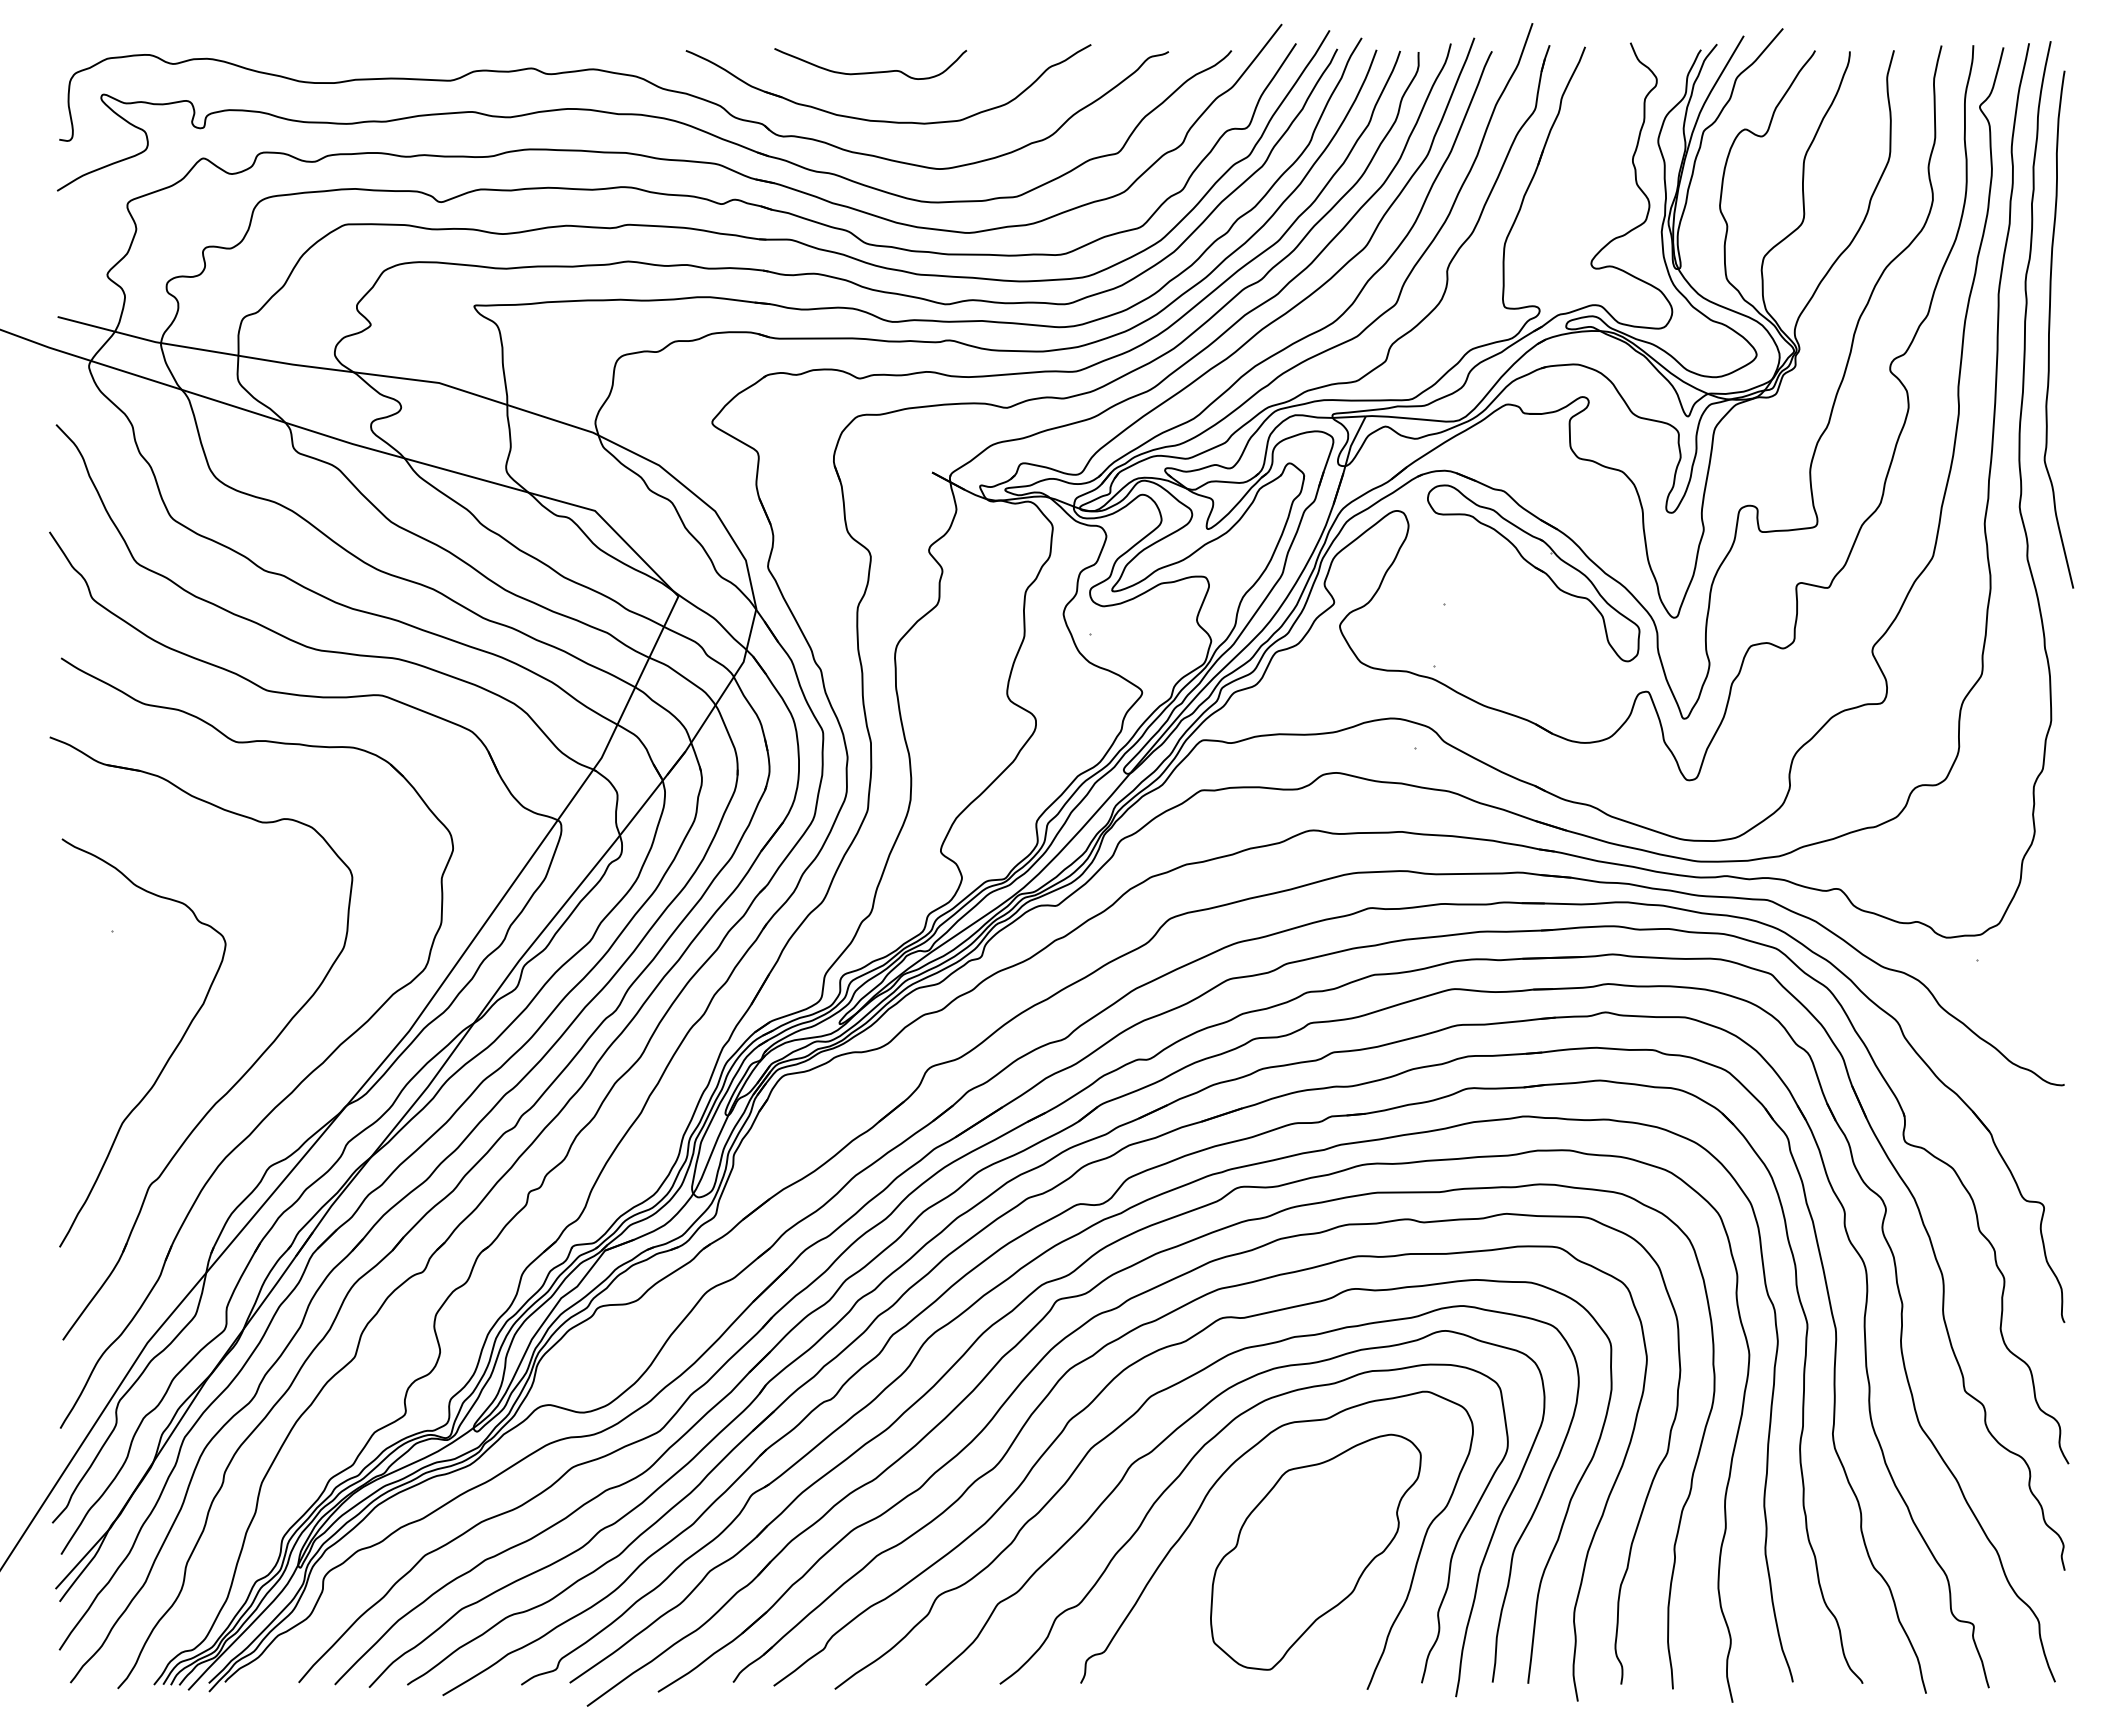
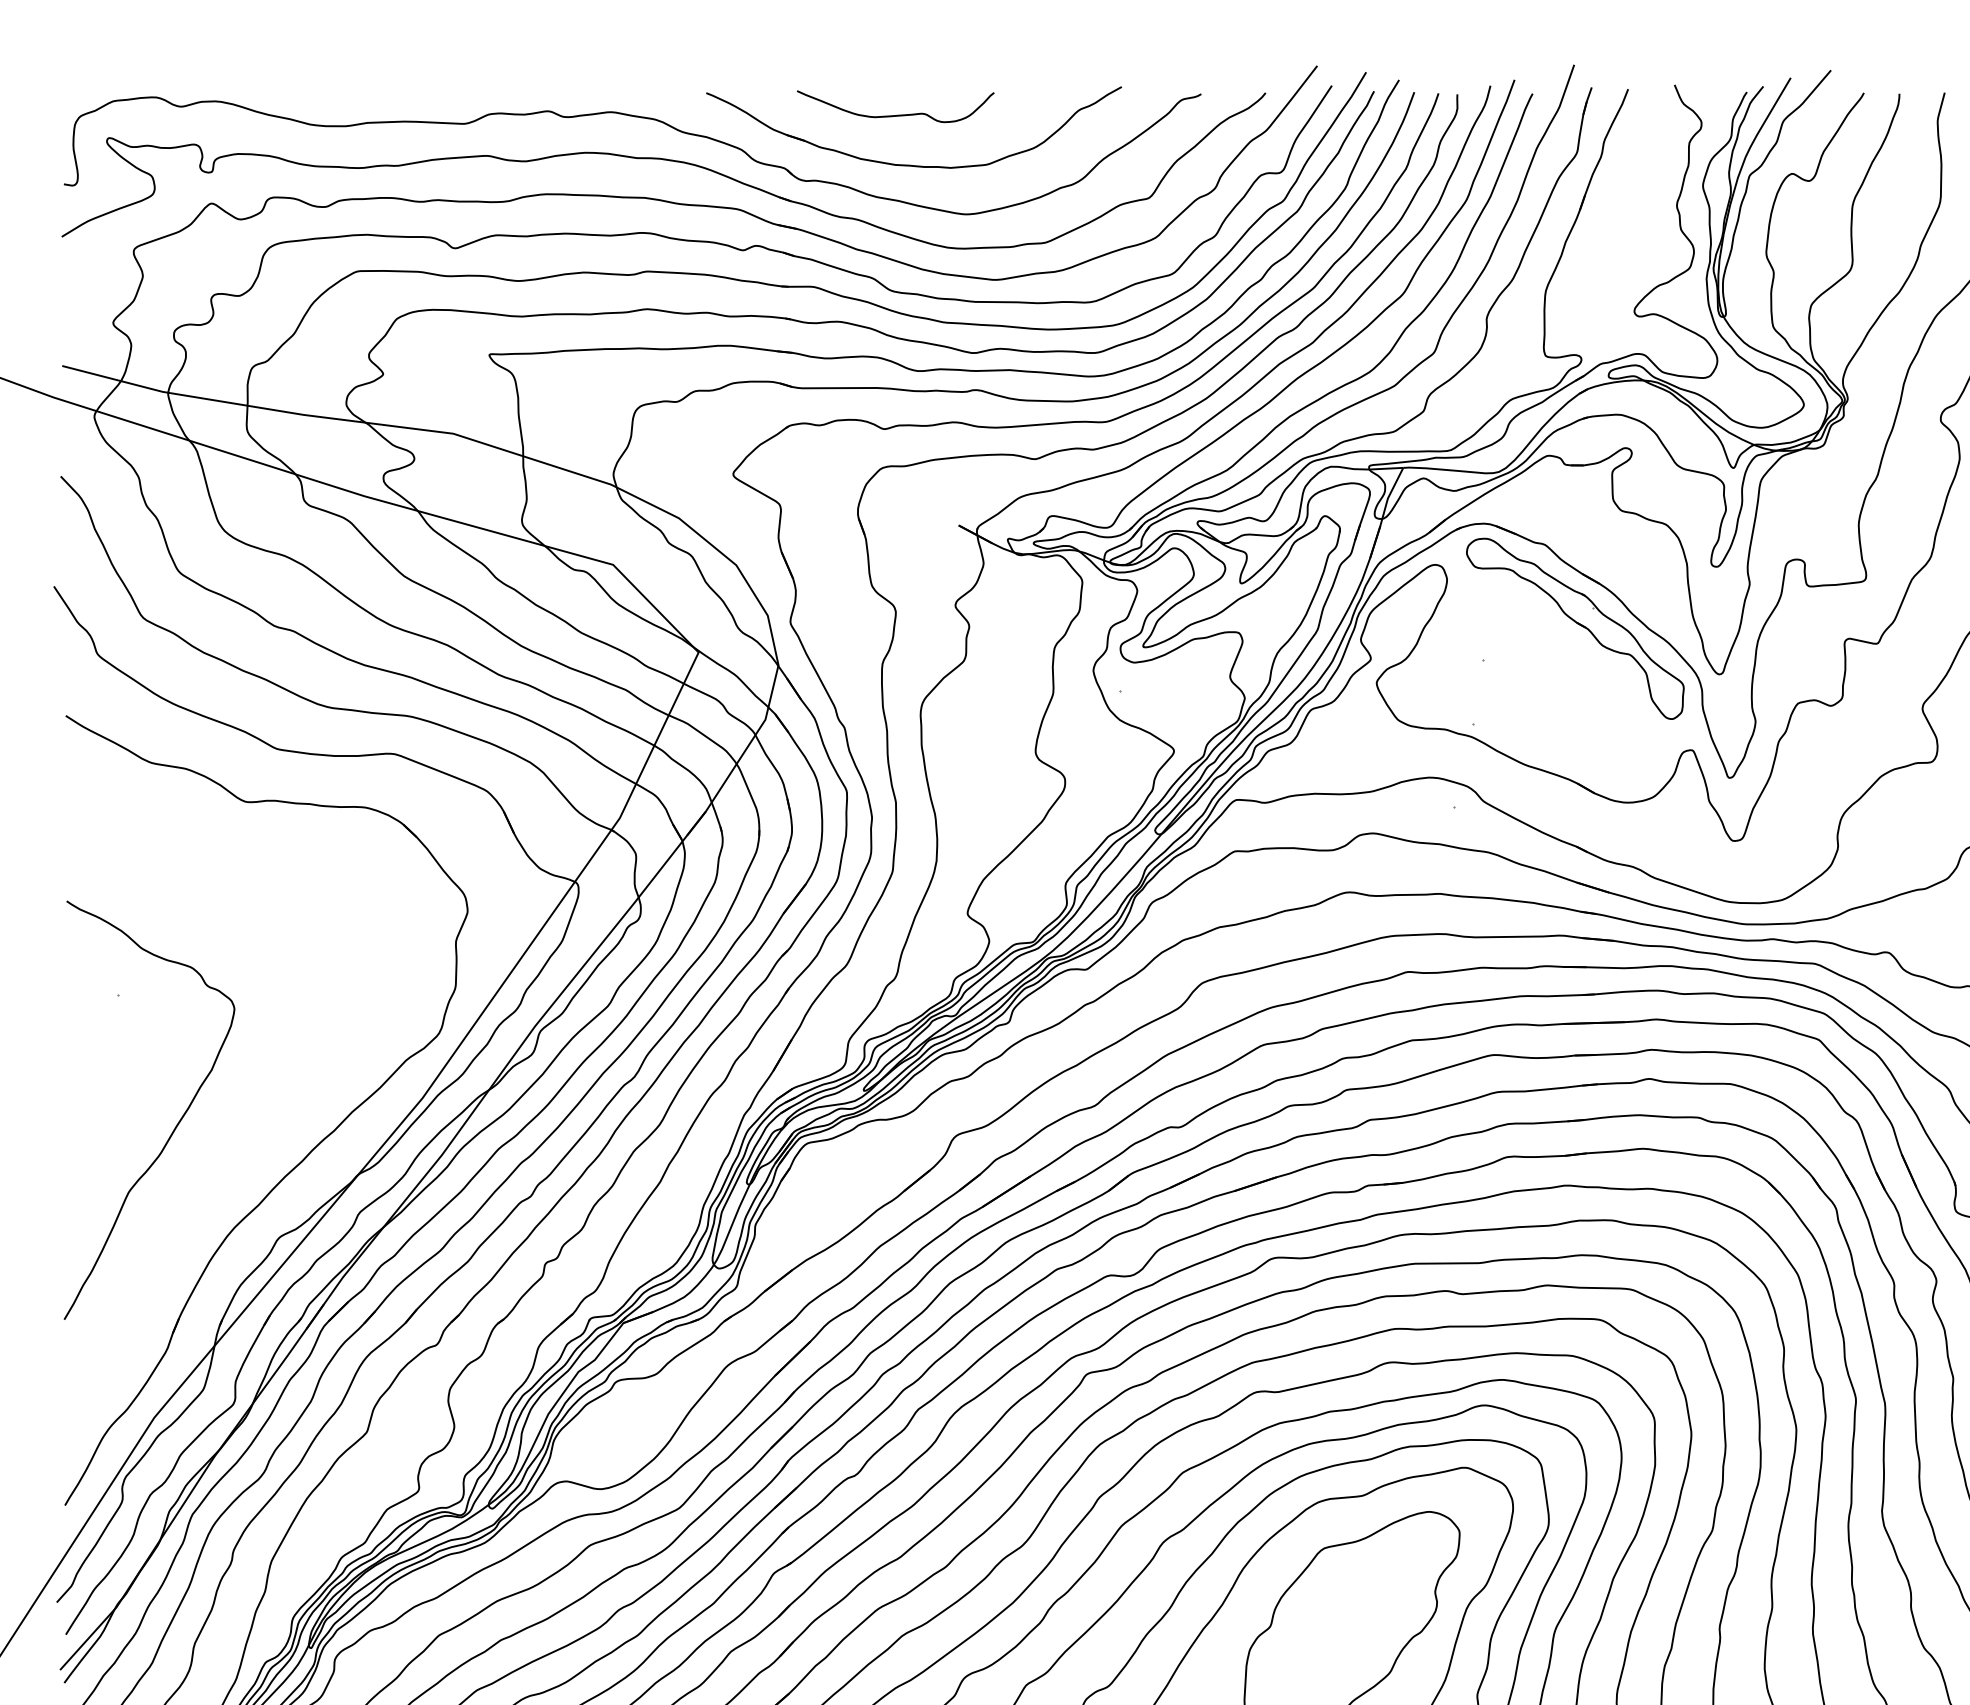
part: (240, 1077) -> (249, 1145), removed

